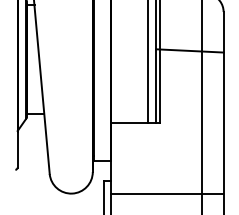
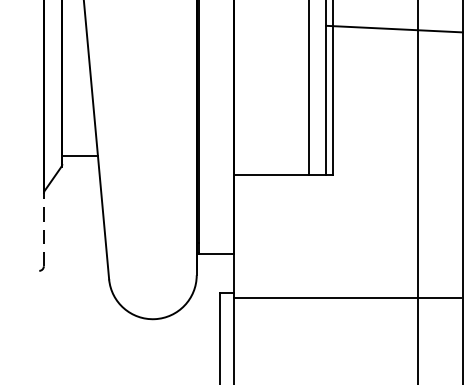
line: (17, 149) -> (43, 229), solid -> dashed
line: (166, 194) -> (346, 298), moved

